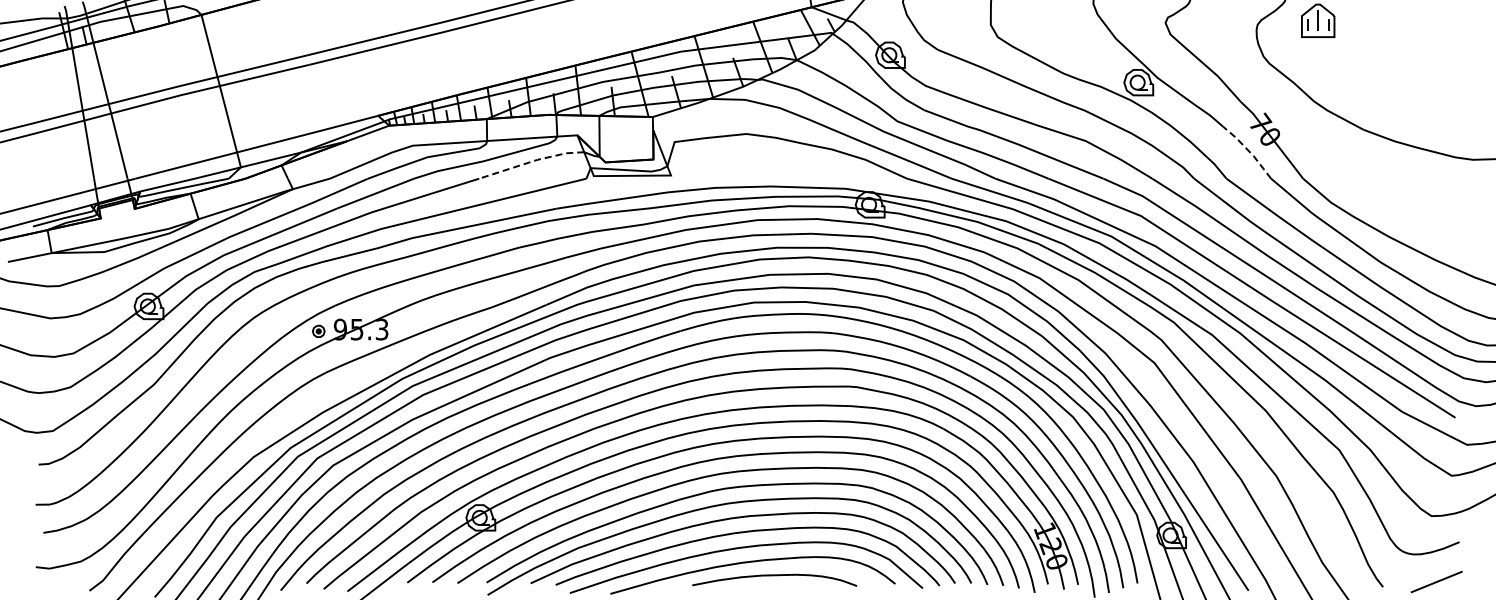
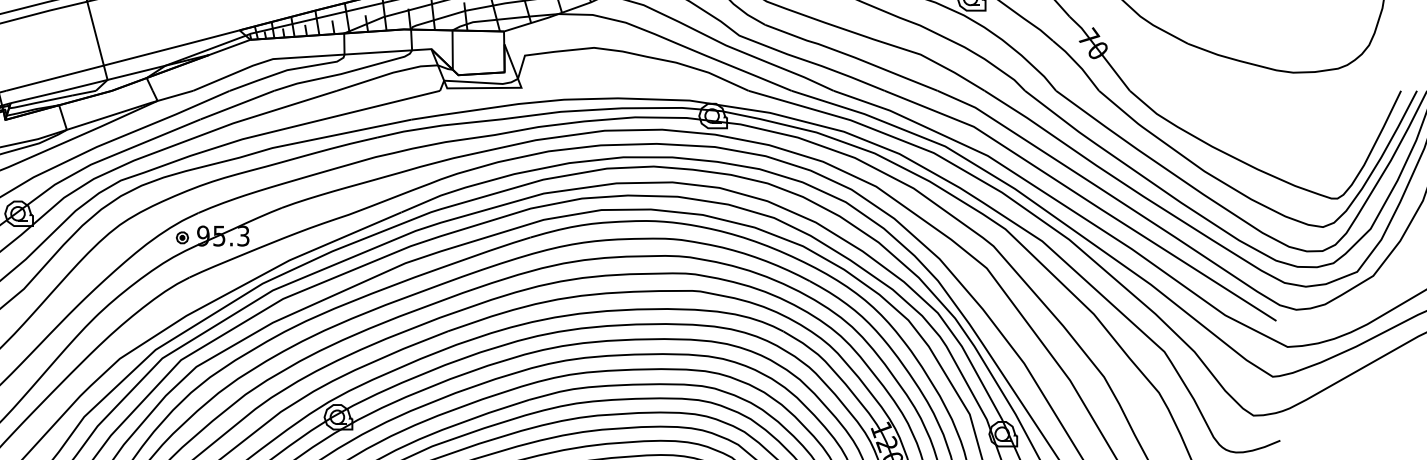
line: (1248, 151) -> (1077, 64), dashed -> solid
line: (532, 161) -> (388, 74), dashed -> solid

